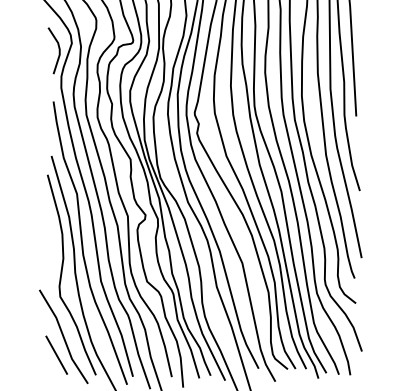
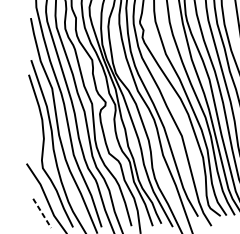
line: (56, 355) -> (42, 213), solid -> dashed

